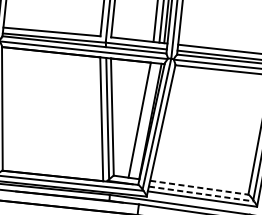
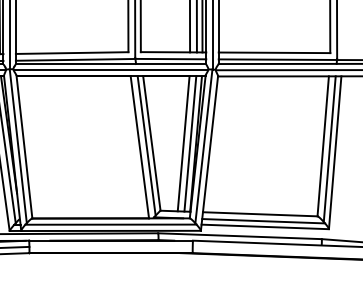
line: (145, 120) -> (190, 143), added
line: (199, 187) -> (260, 214), dashed -> solid
line: (202, 194) -> (264, 221), dashed -> solid

